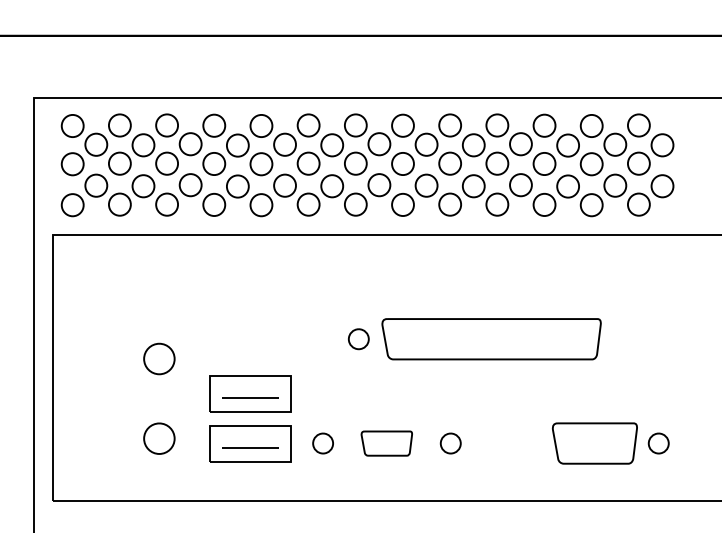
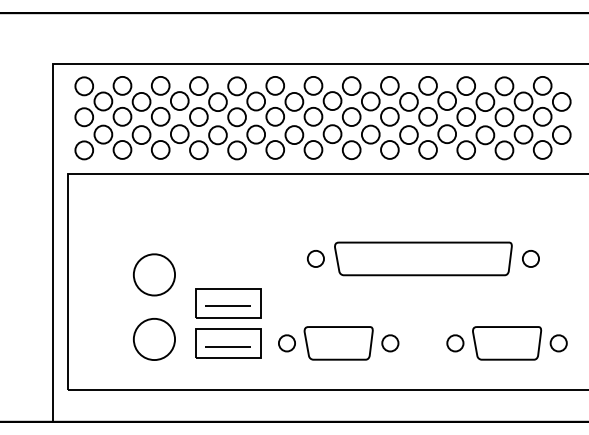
part: (623, 338) -> (530, 258), added
part: (159, 358) -> (154, 274), size x1.67
part: (159, 438) -> (154, 339), size x1.67
part: (386, 443) -> (338, 343), size x1.67
part: (531, 443) -> (455, 343), added

